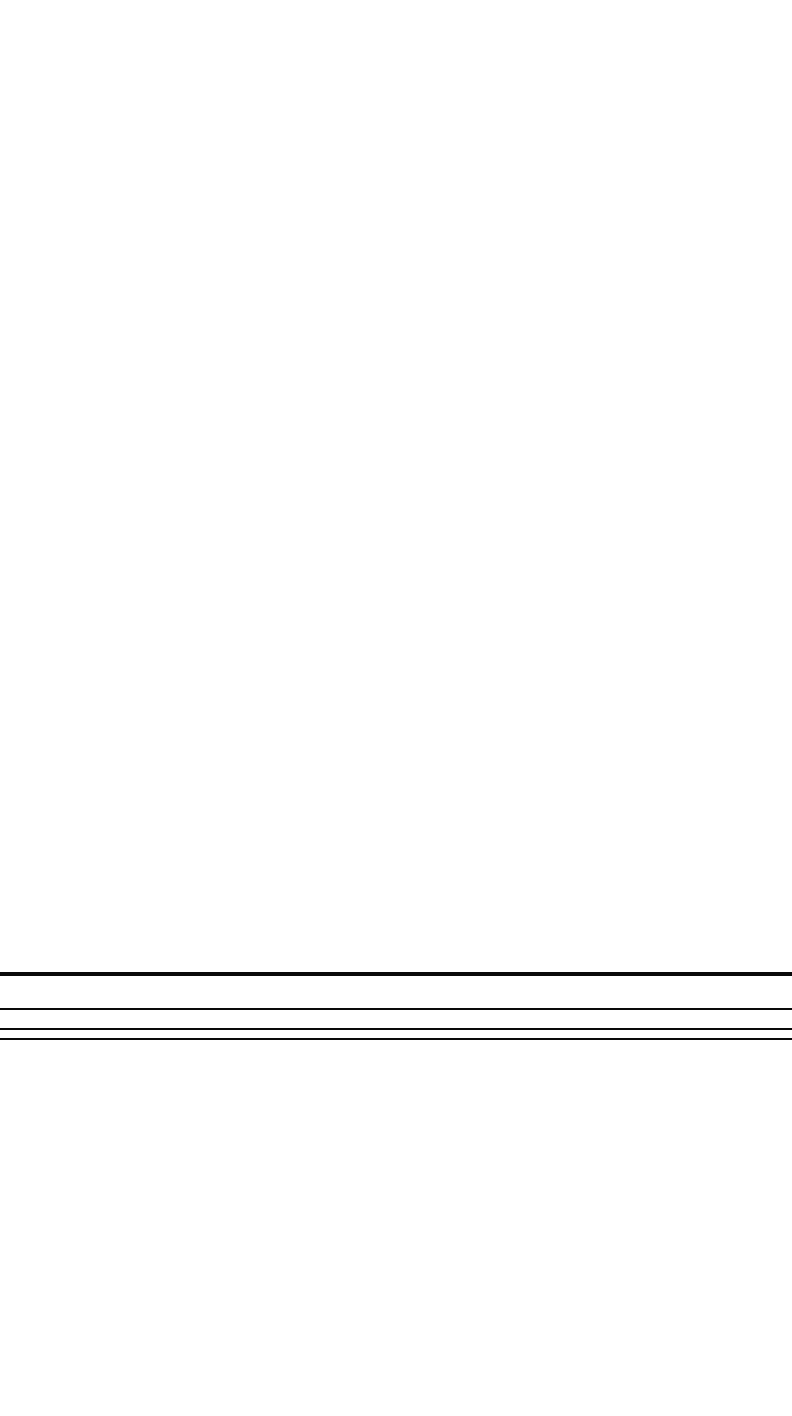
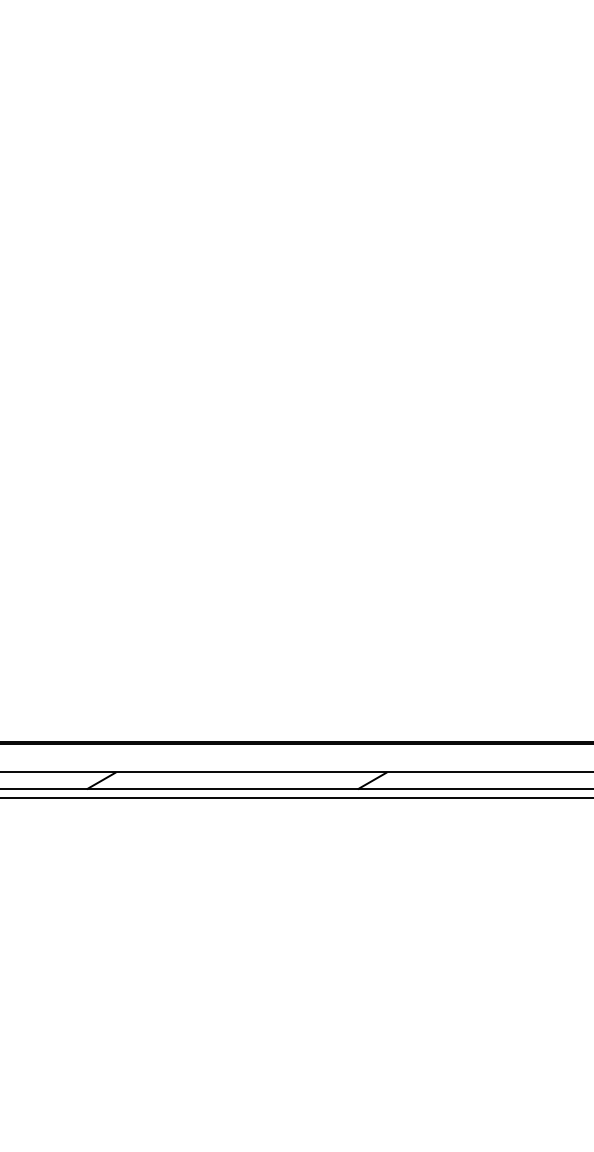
hatch: (394, 1018) -> (236, 780), added

